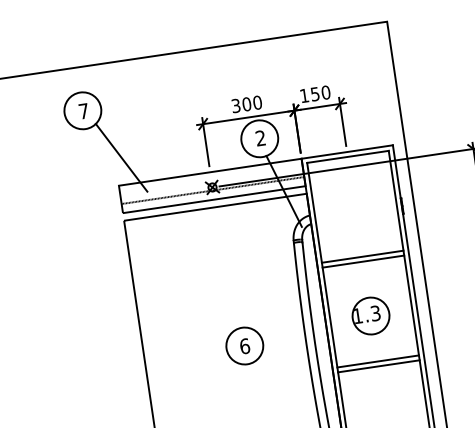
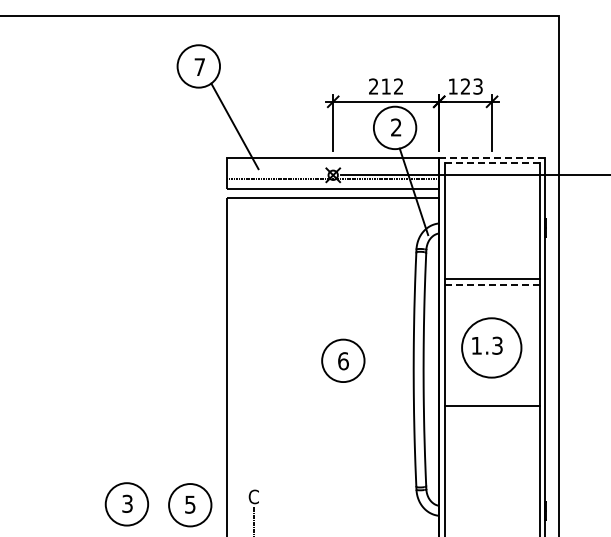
text: (320, 93) -> (471, 86), 150 -> 123
text: (247, 104) -> (386, 86), 300 -> 212
line: (347, 151) -> (492, 157), solid -> dashed
line: (348, 157) -> (492, 163), solid -> dashed
line: (362, 261) -> (491, 284), solid -> dashed
circle: (370, 315) -> (491, 347), size x1.4
line: (377, 361) -> (491, 400), removed

